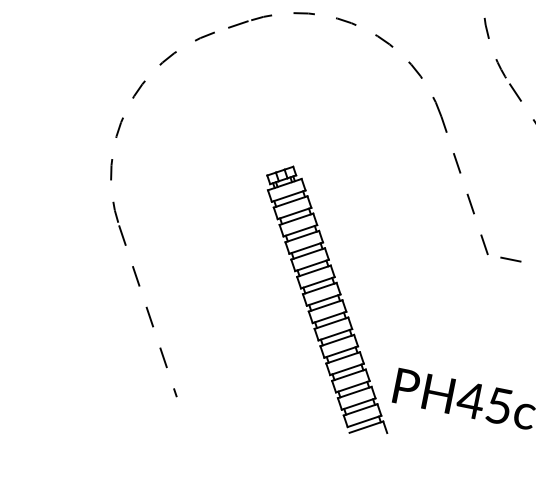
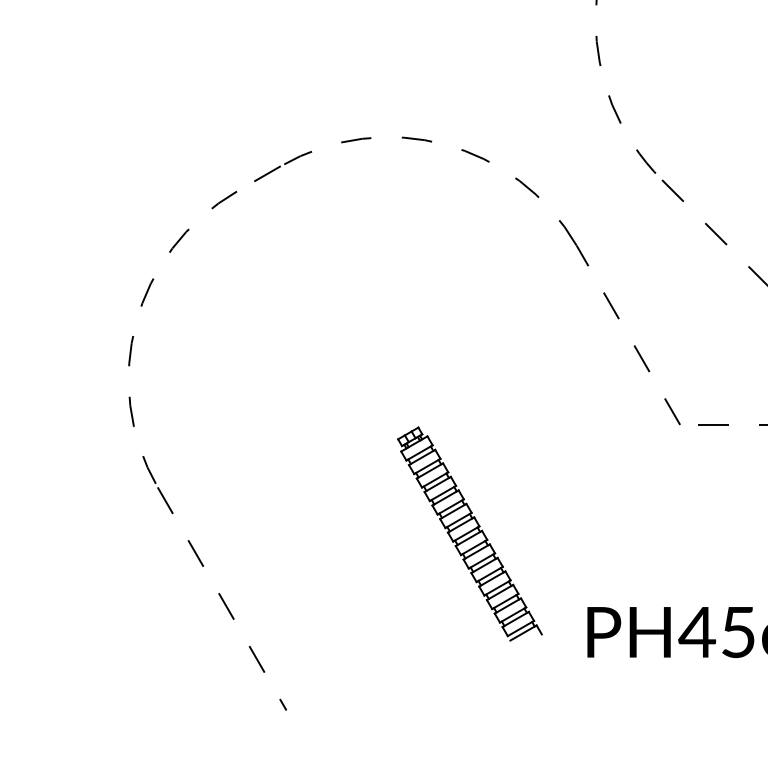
part: (327, 300) -> (469, 533), size x0.6

